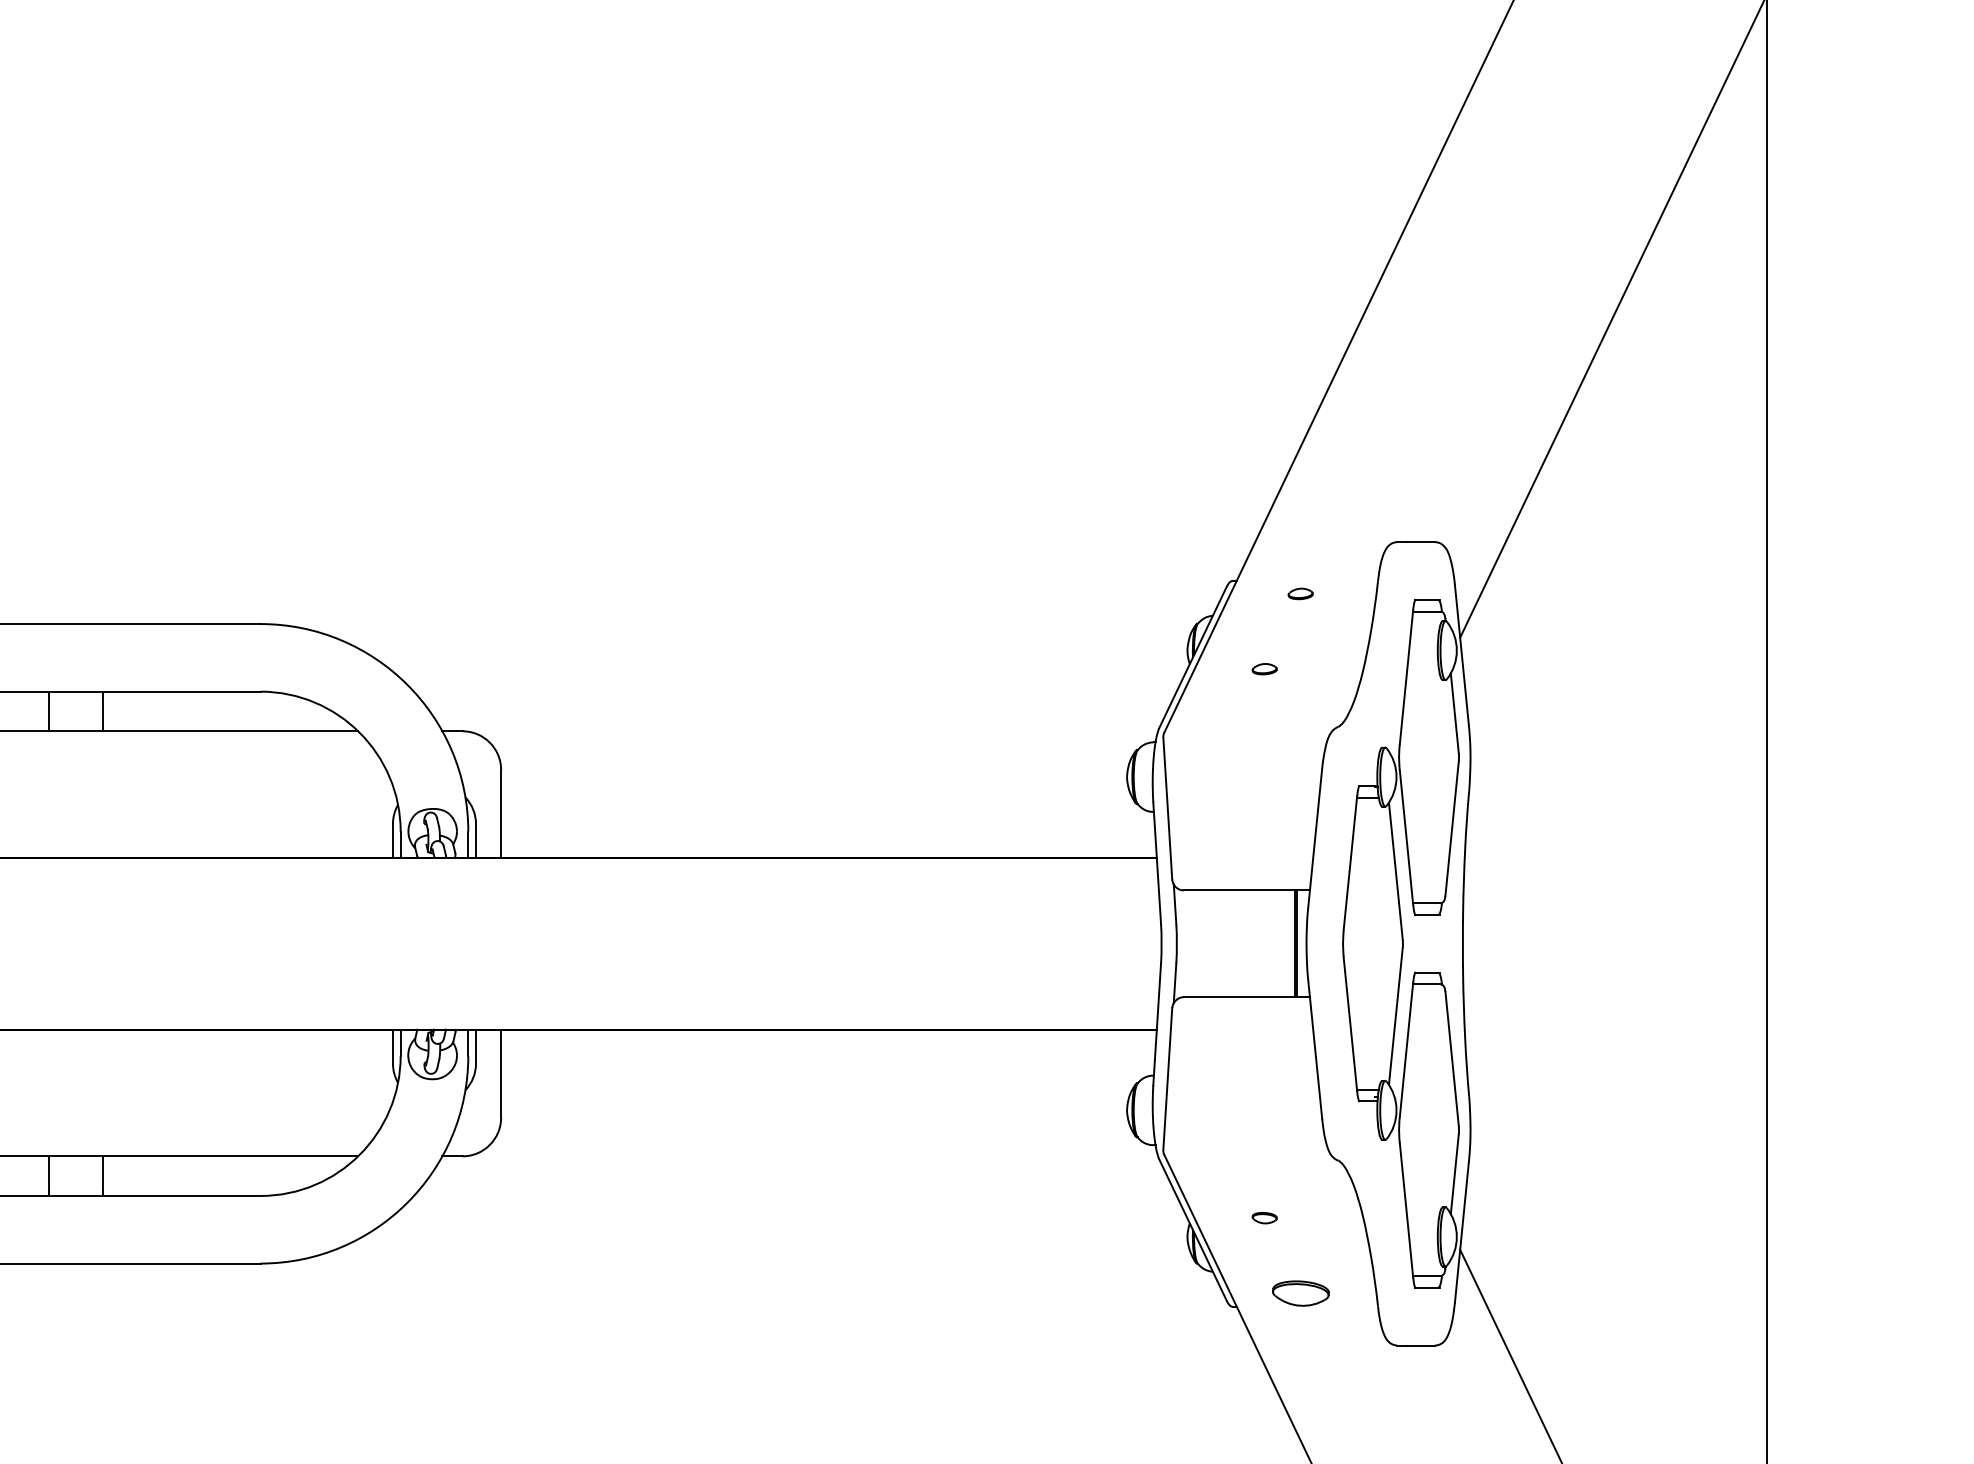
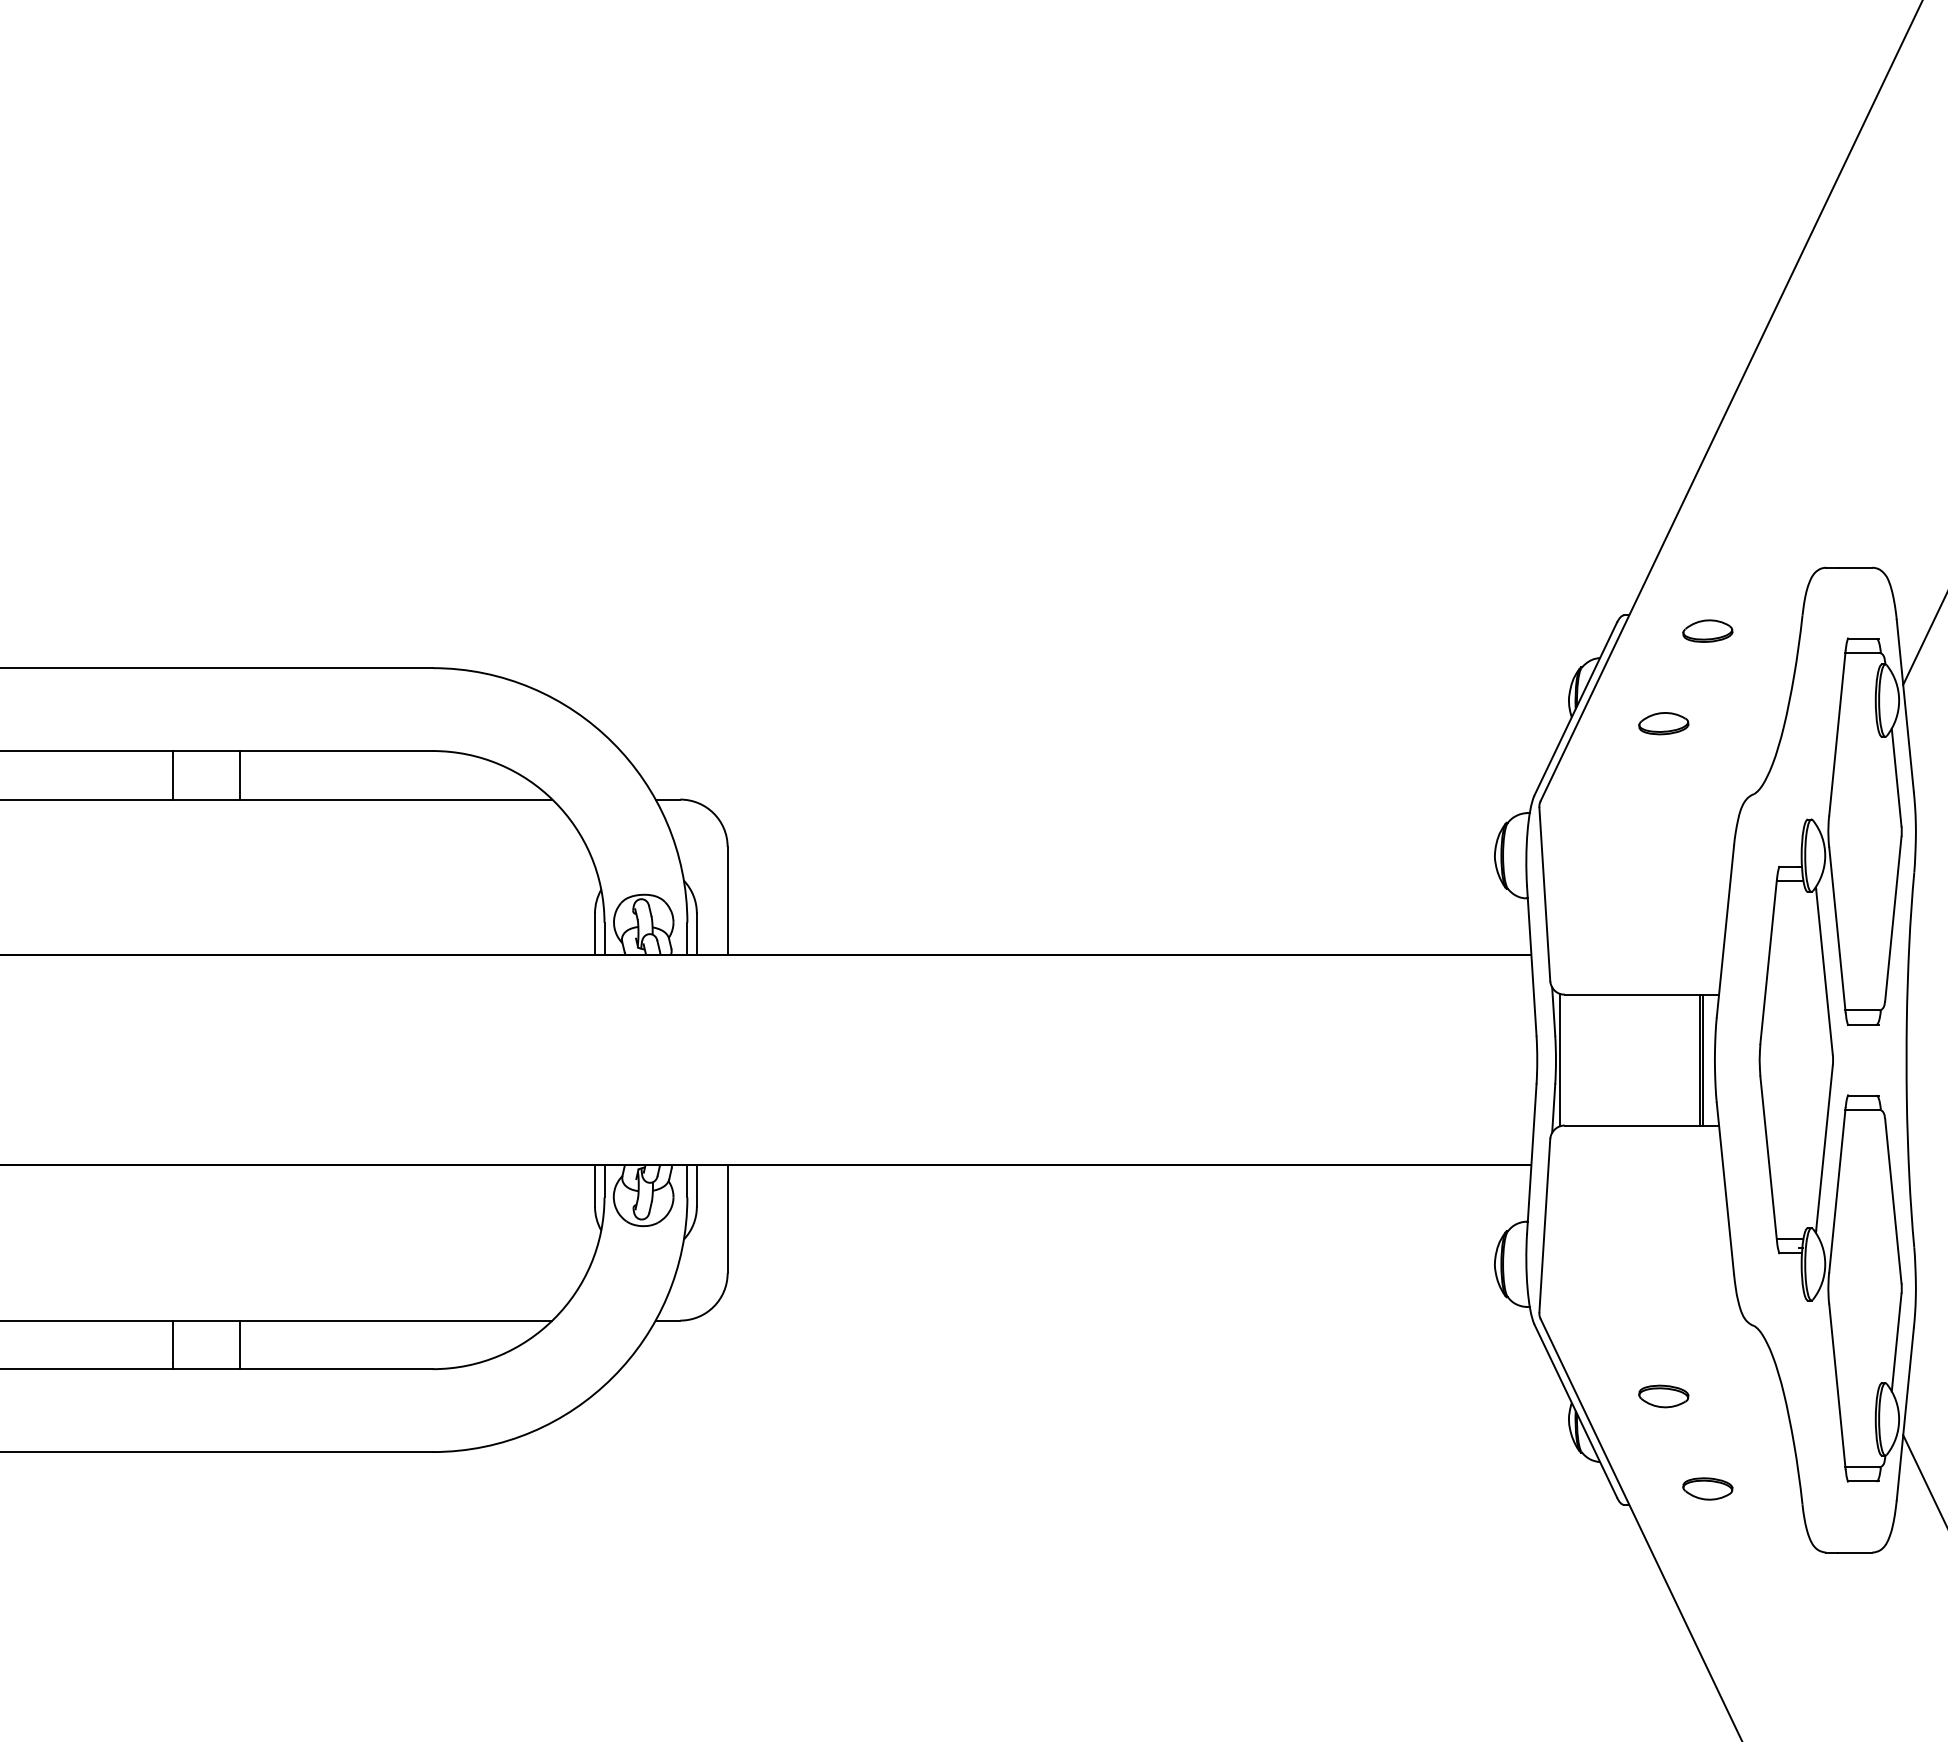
part: (1300, 593) -> (1707, 630), size x1.67
part: (1264, 668) -> (1663, 722), size x1.67
line: (1180, 943) -> (1560, 1059), added
part: (1264, 1217) -> (1663, 1395), size x1.67
part: (1300, 1293) -> (1707, 1488), size x0.71

